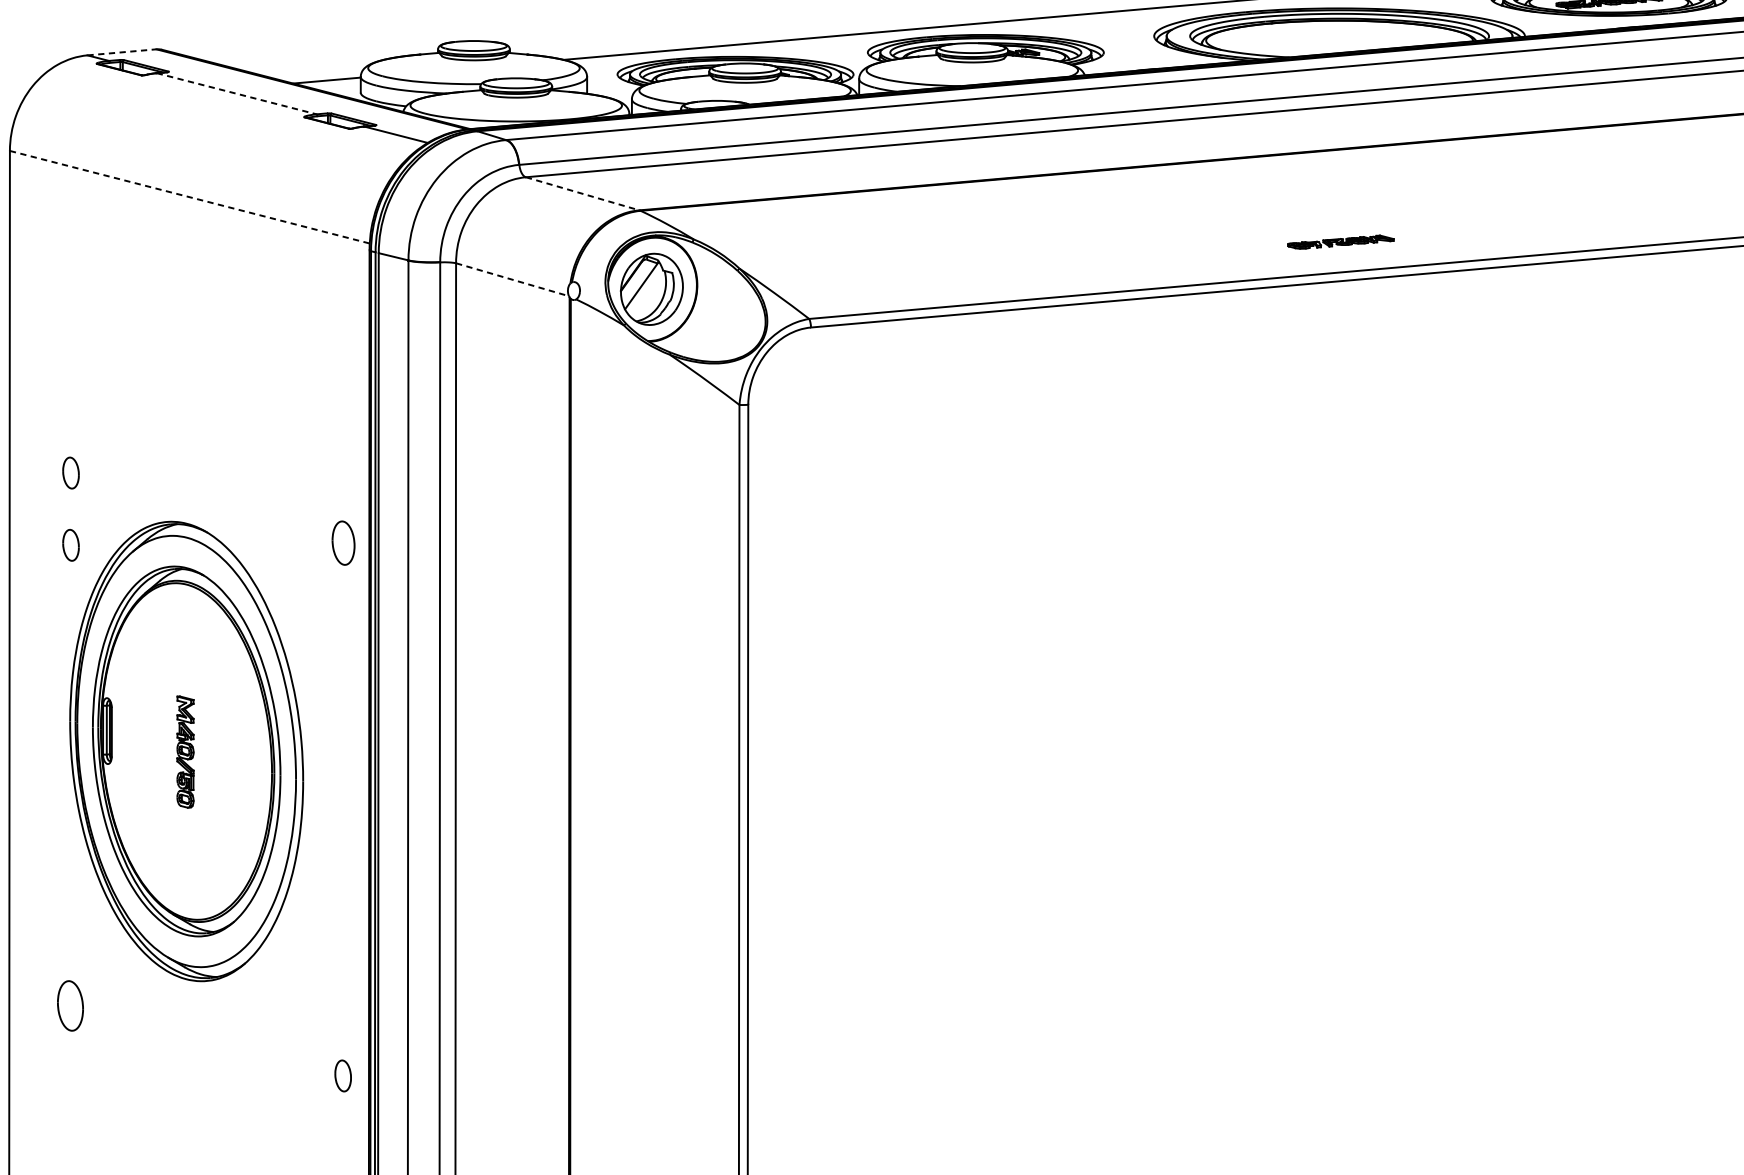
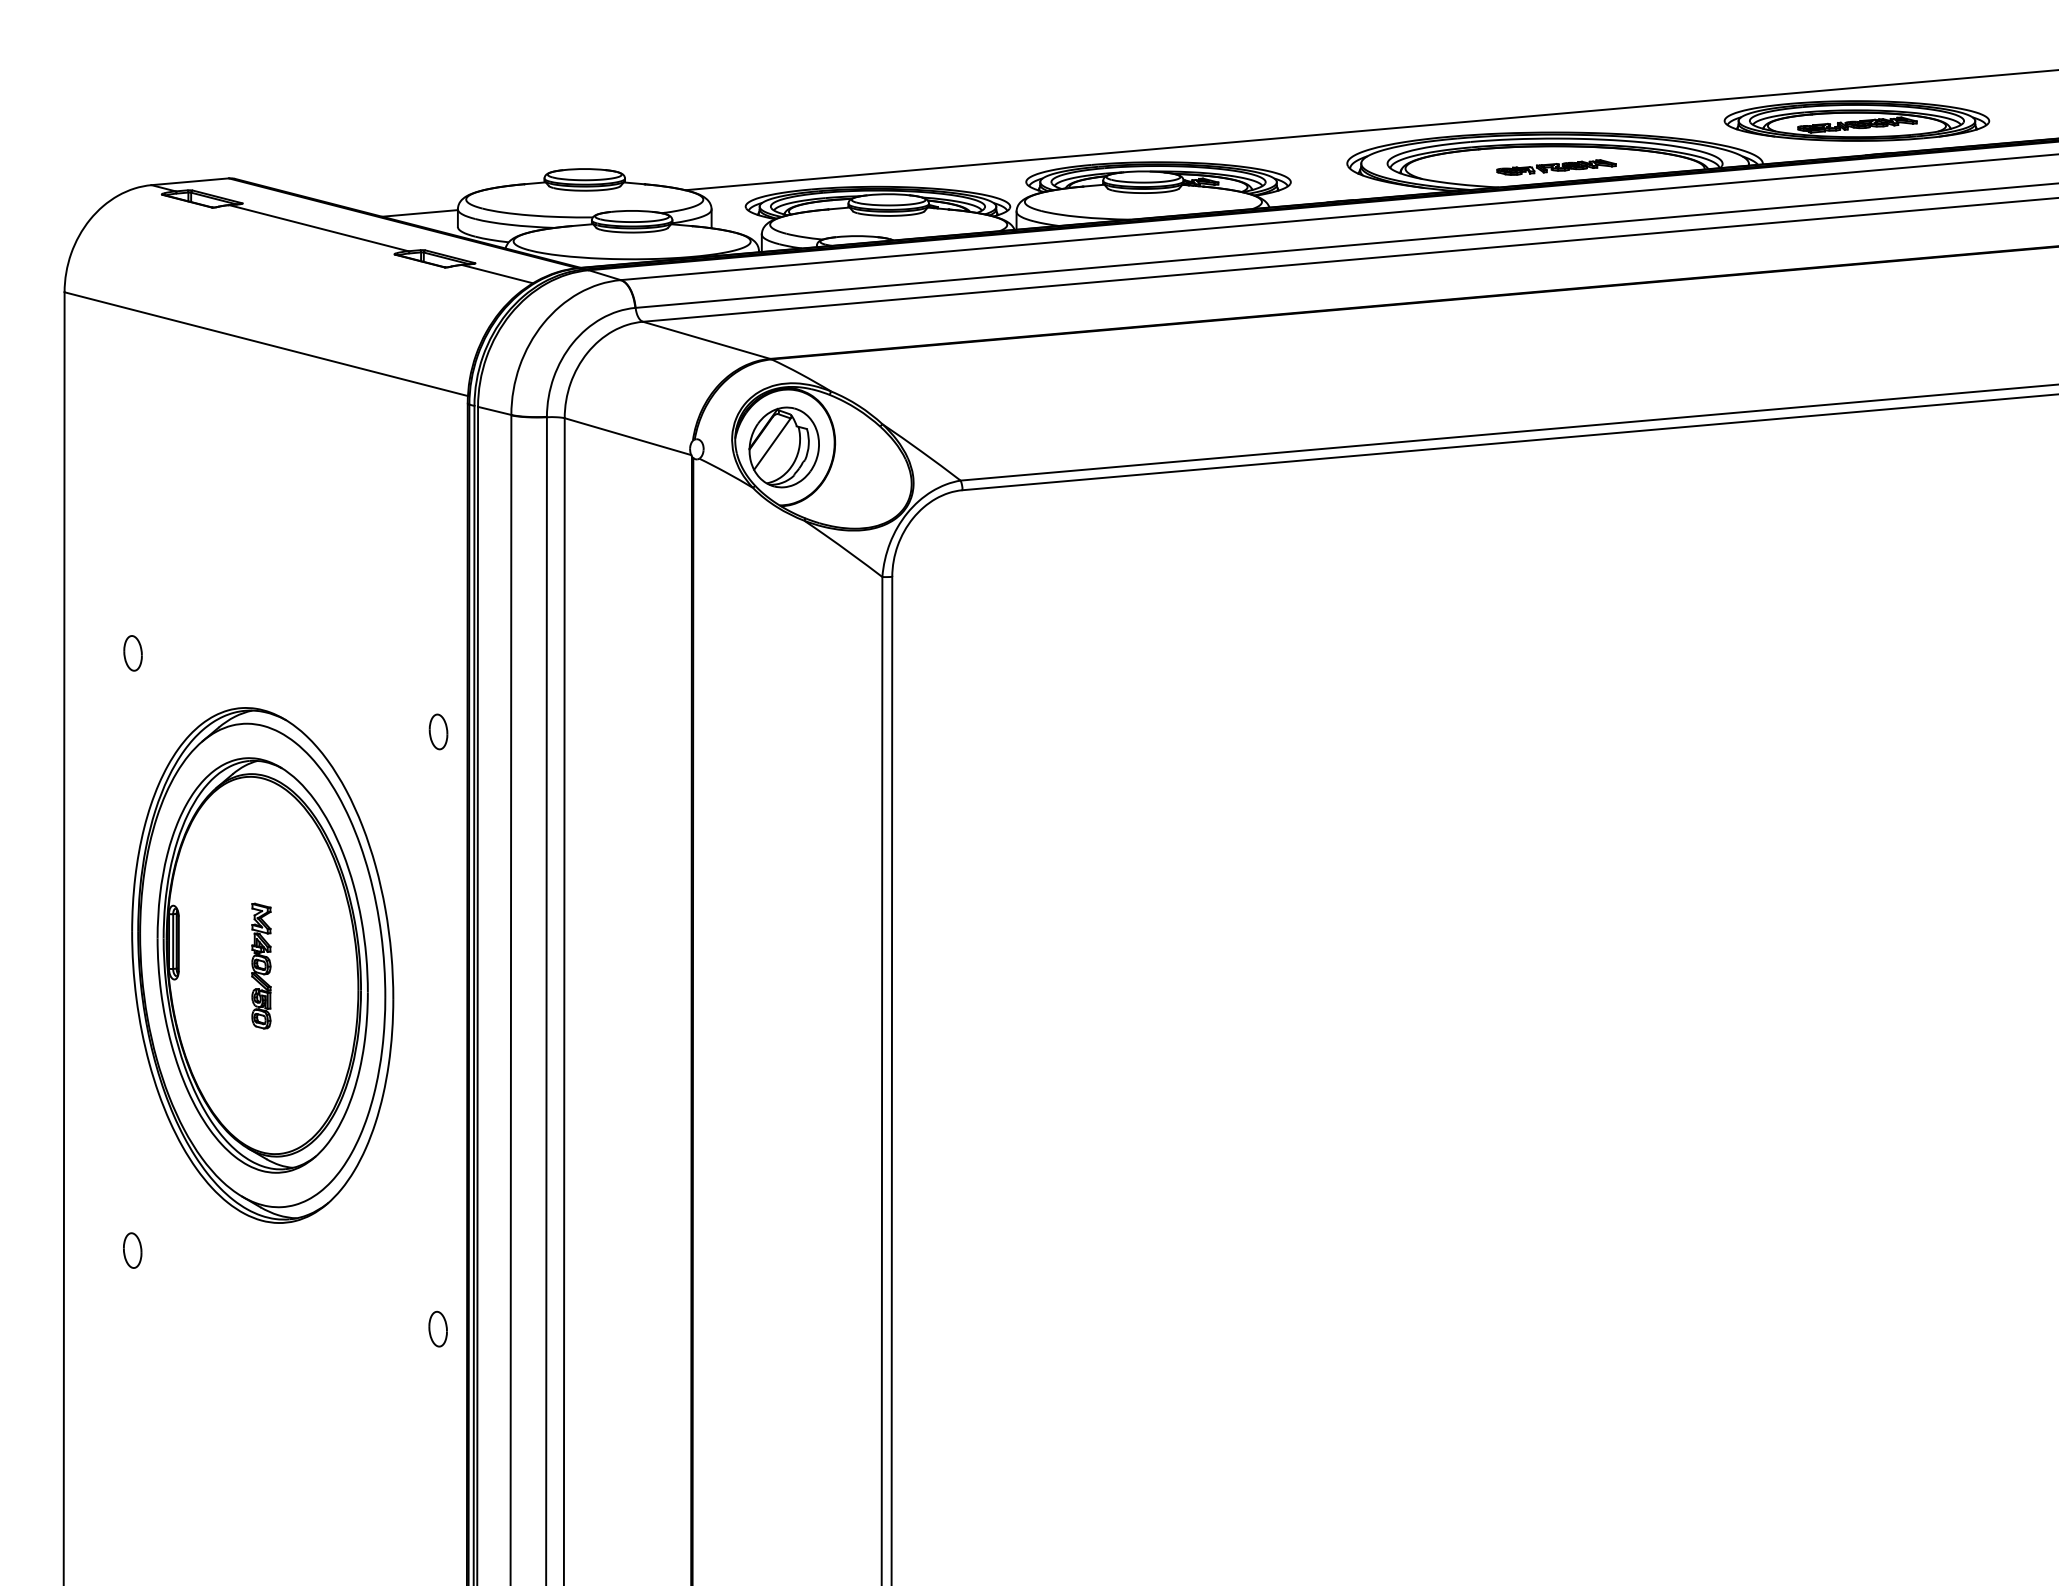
line: (122, 52) -> (190, 181), dashed -> solid
line: (236, 94) -> (318, 228), dashed -> solid
line: (583, 193) -> (707, 340), dashed -> solid
line: (190, 197) -> (266, 344), dashed -> solid
part: (1340, 242) -> (1556, 167), moved
line: (512, 279) -> (627, 436), dashed -> solid
part: (343, 542) -> (438, 731), size x0.71
part: (70, 545) -> (132, 734), removed
part: (70, 1005) -> (132, 1250), size x0.62

